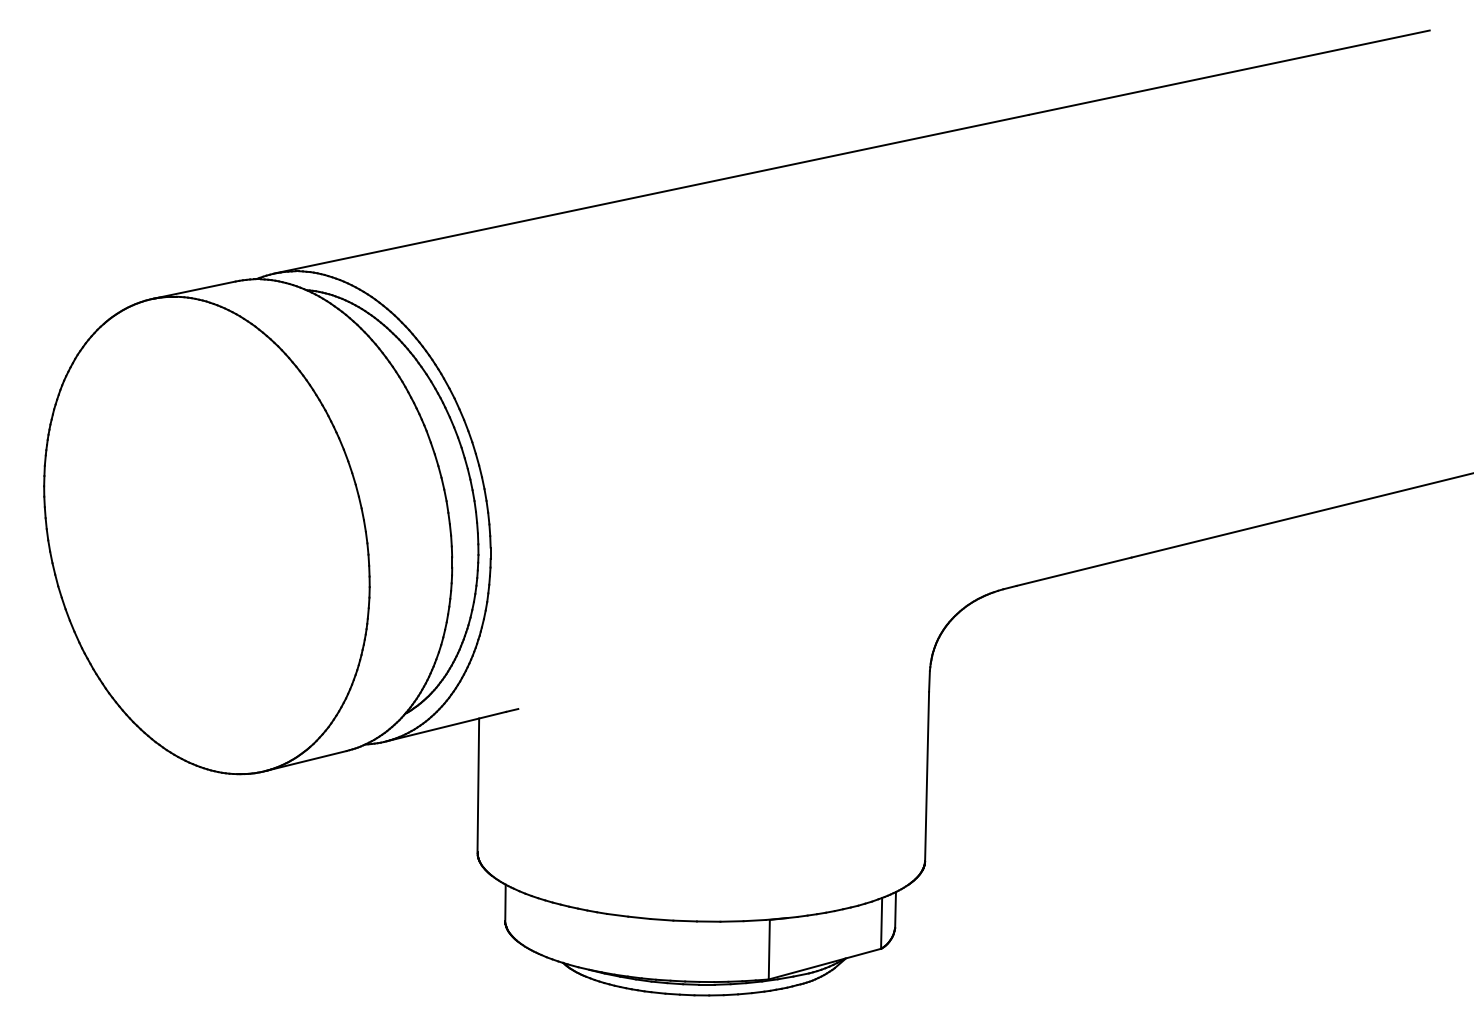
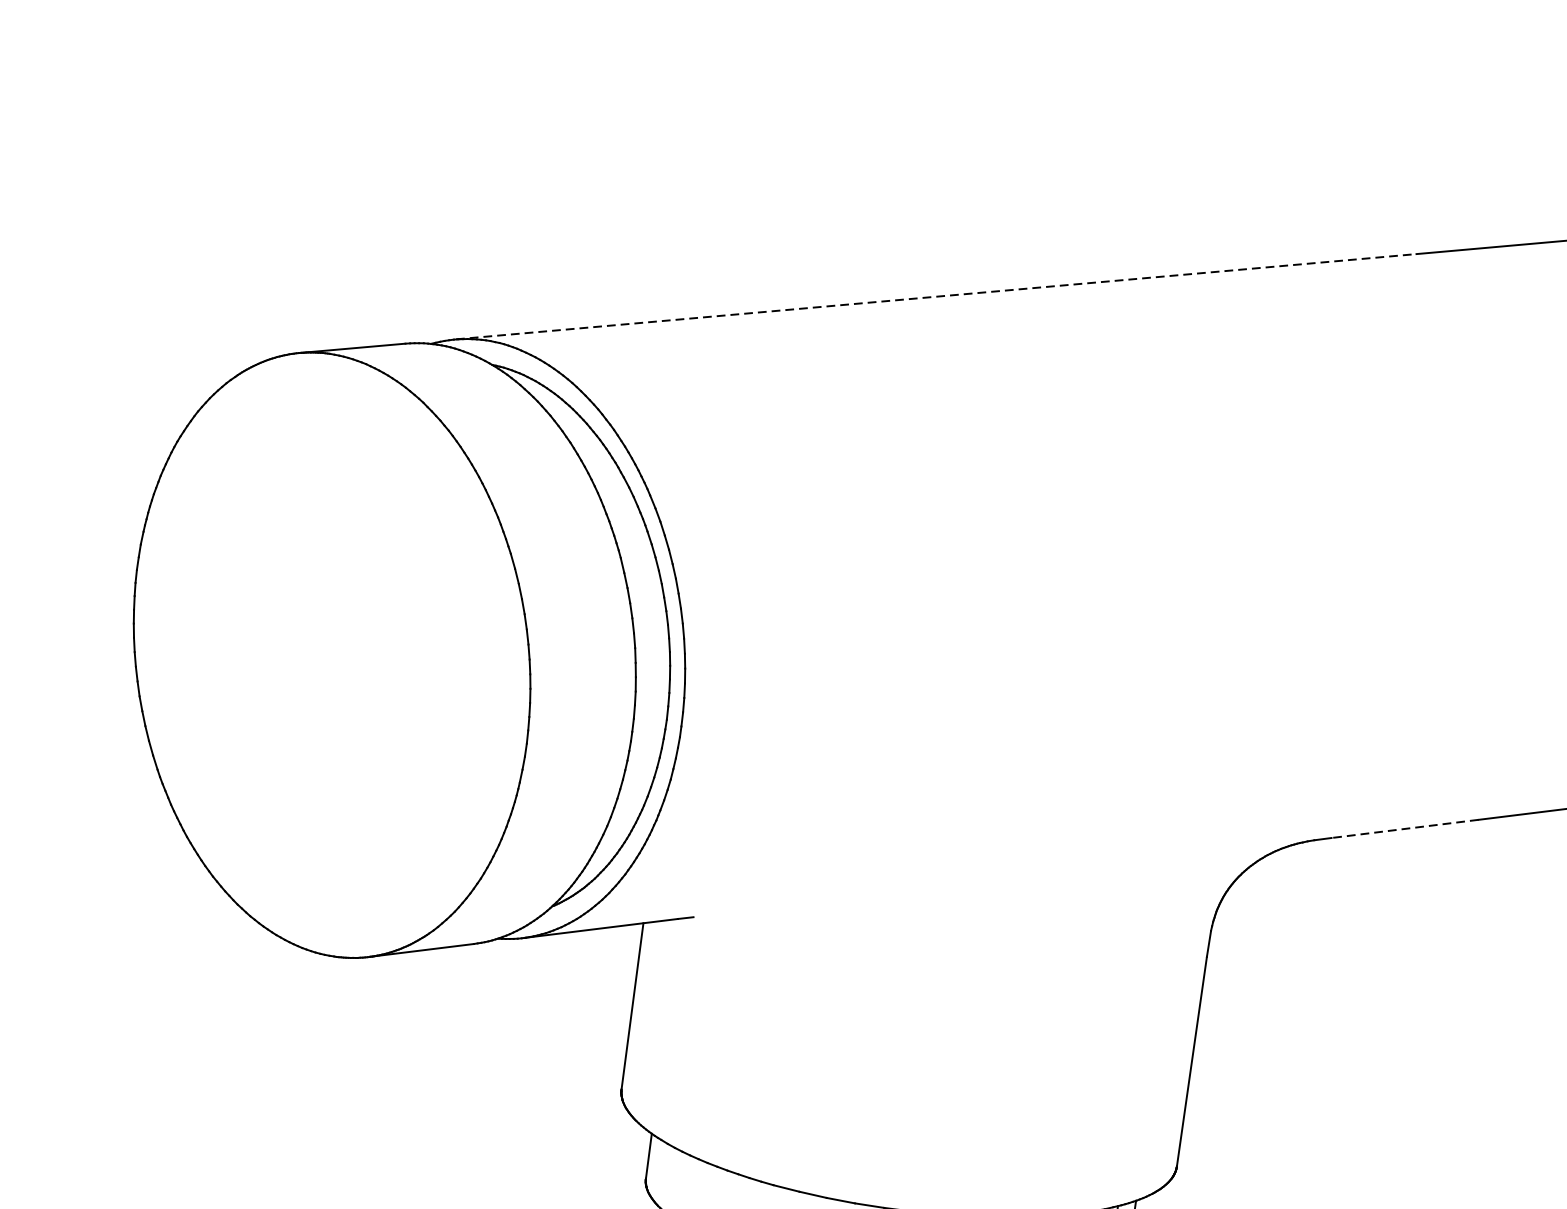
line: (652, 194) -> (936, 297), solid -> dashed
line: (1073, 571) -> (1404, 828), solid -> dashed

